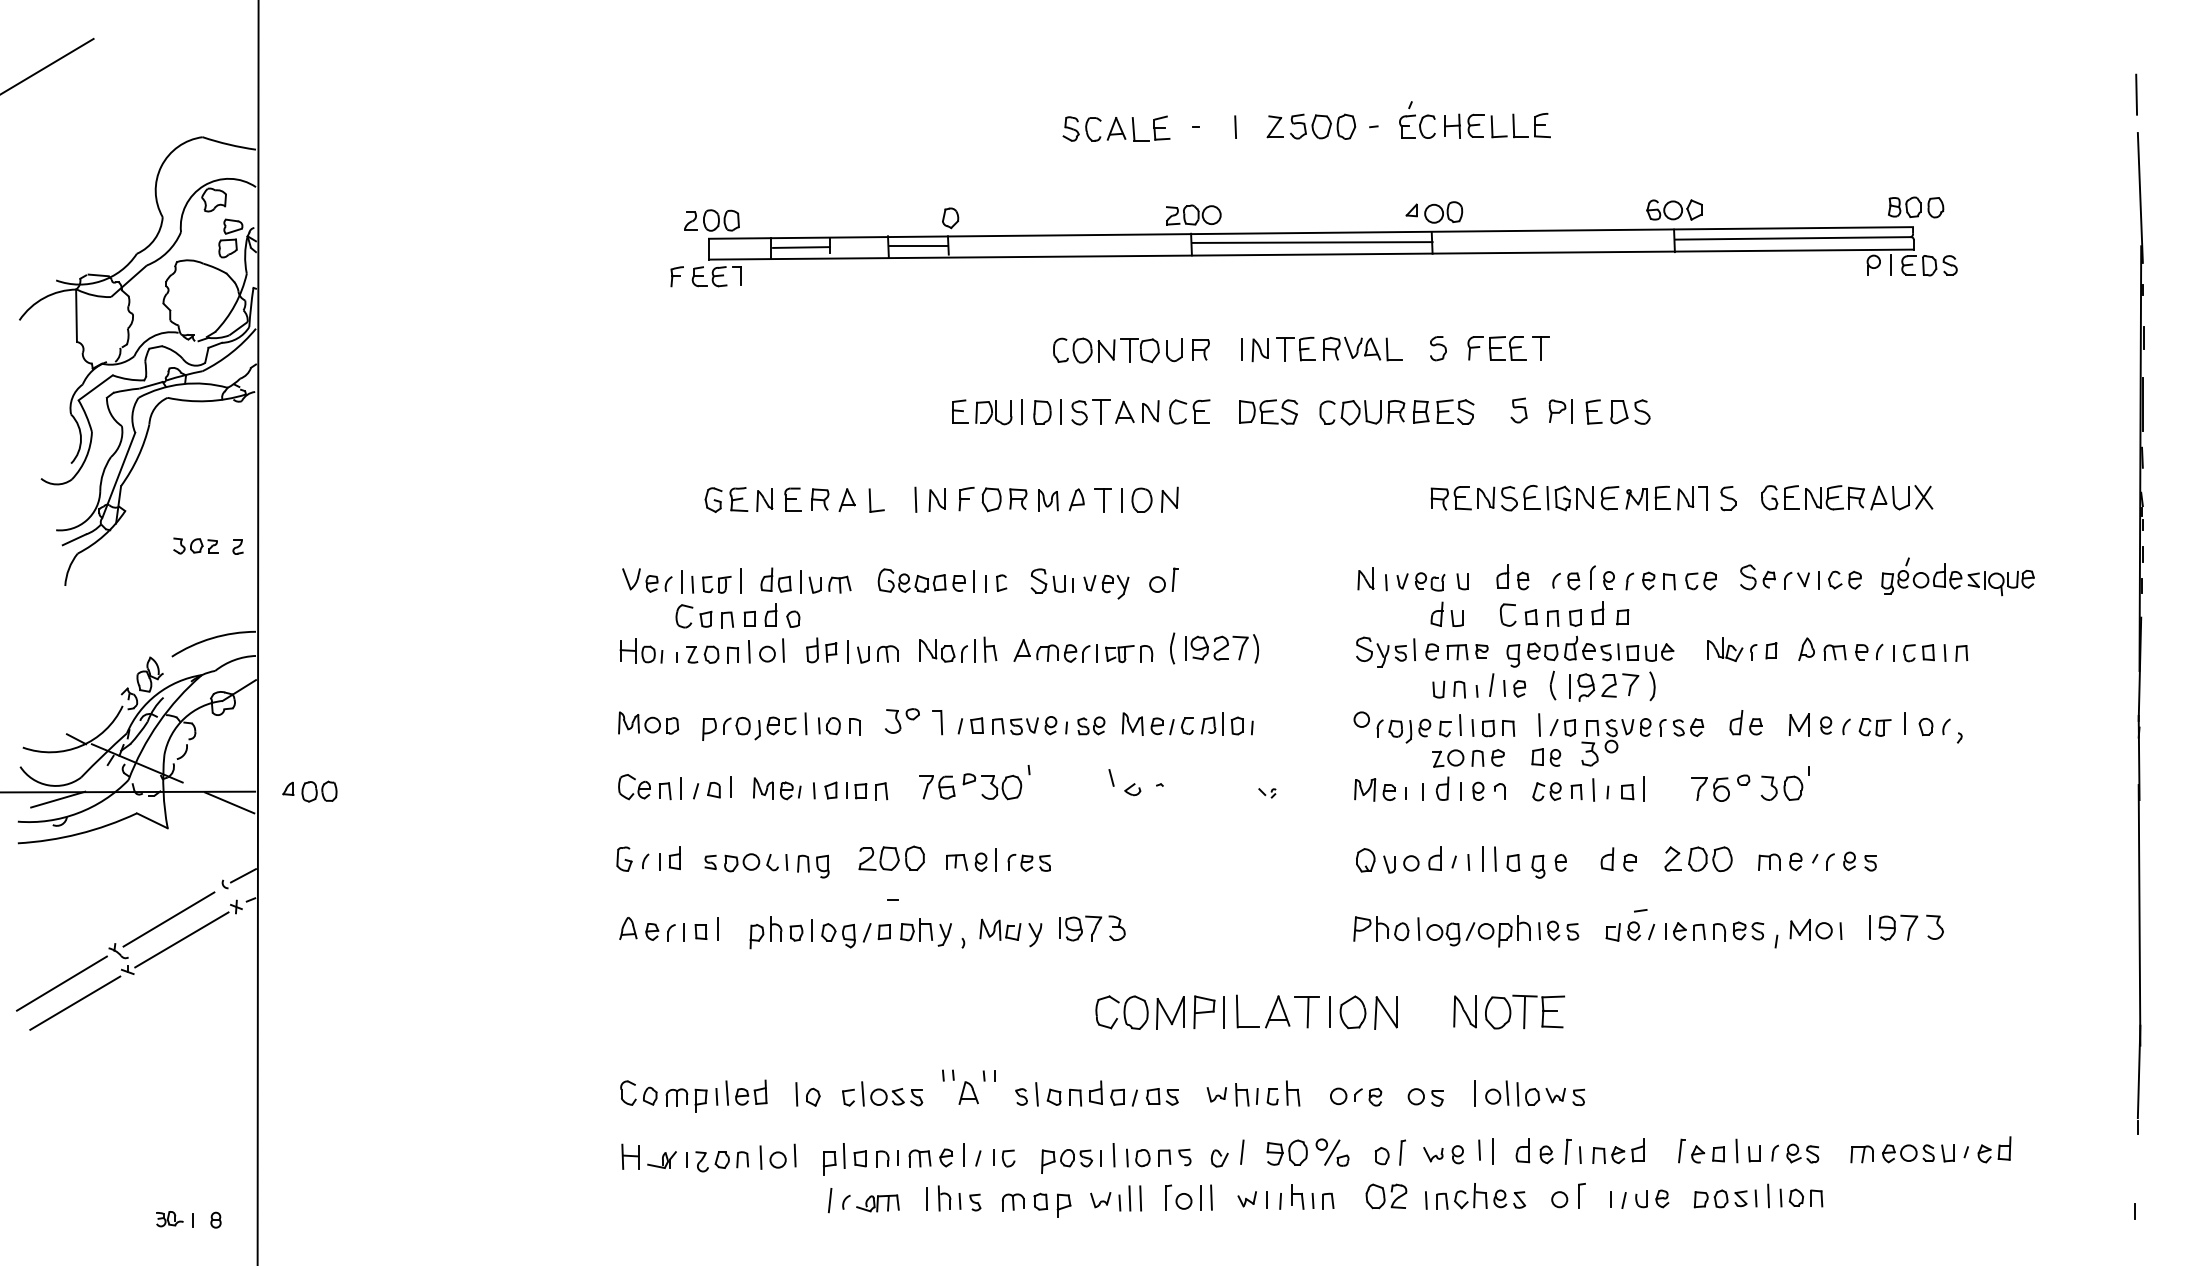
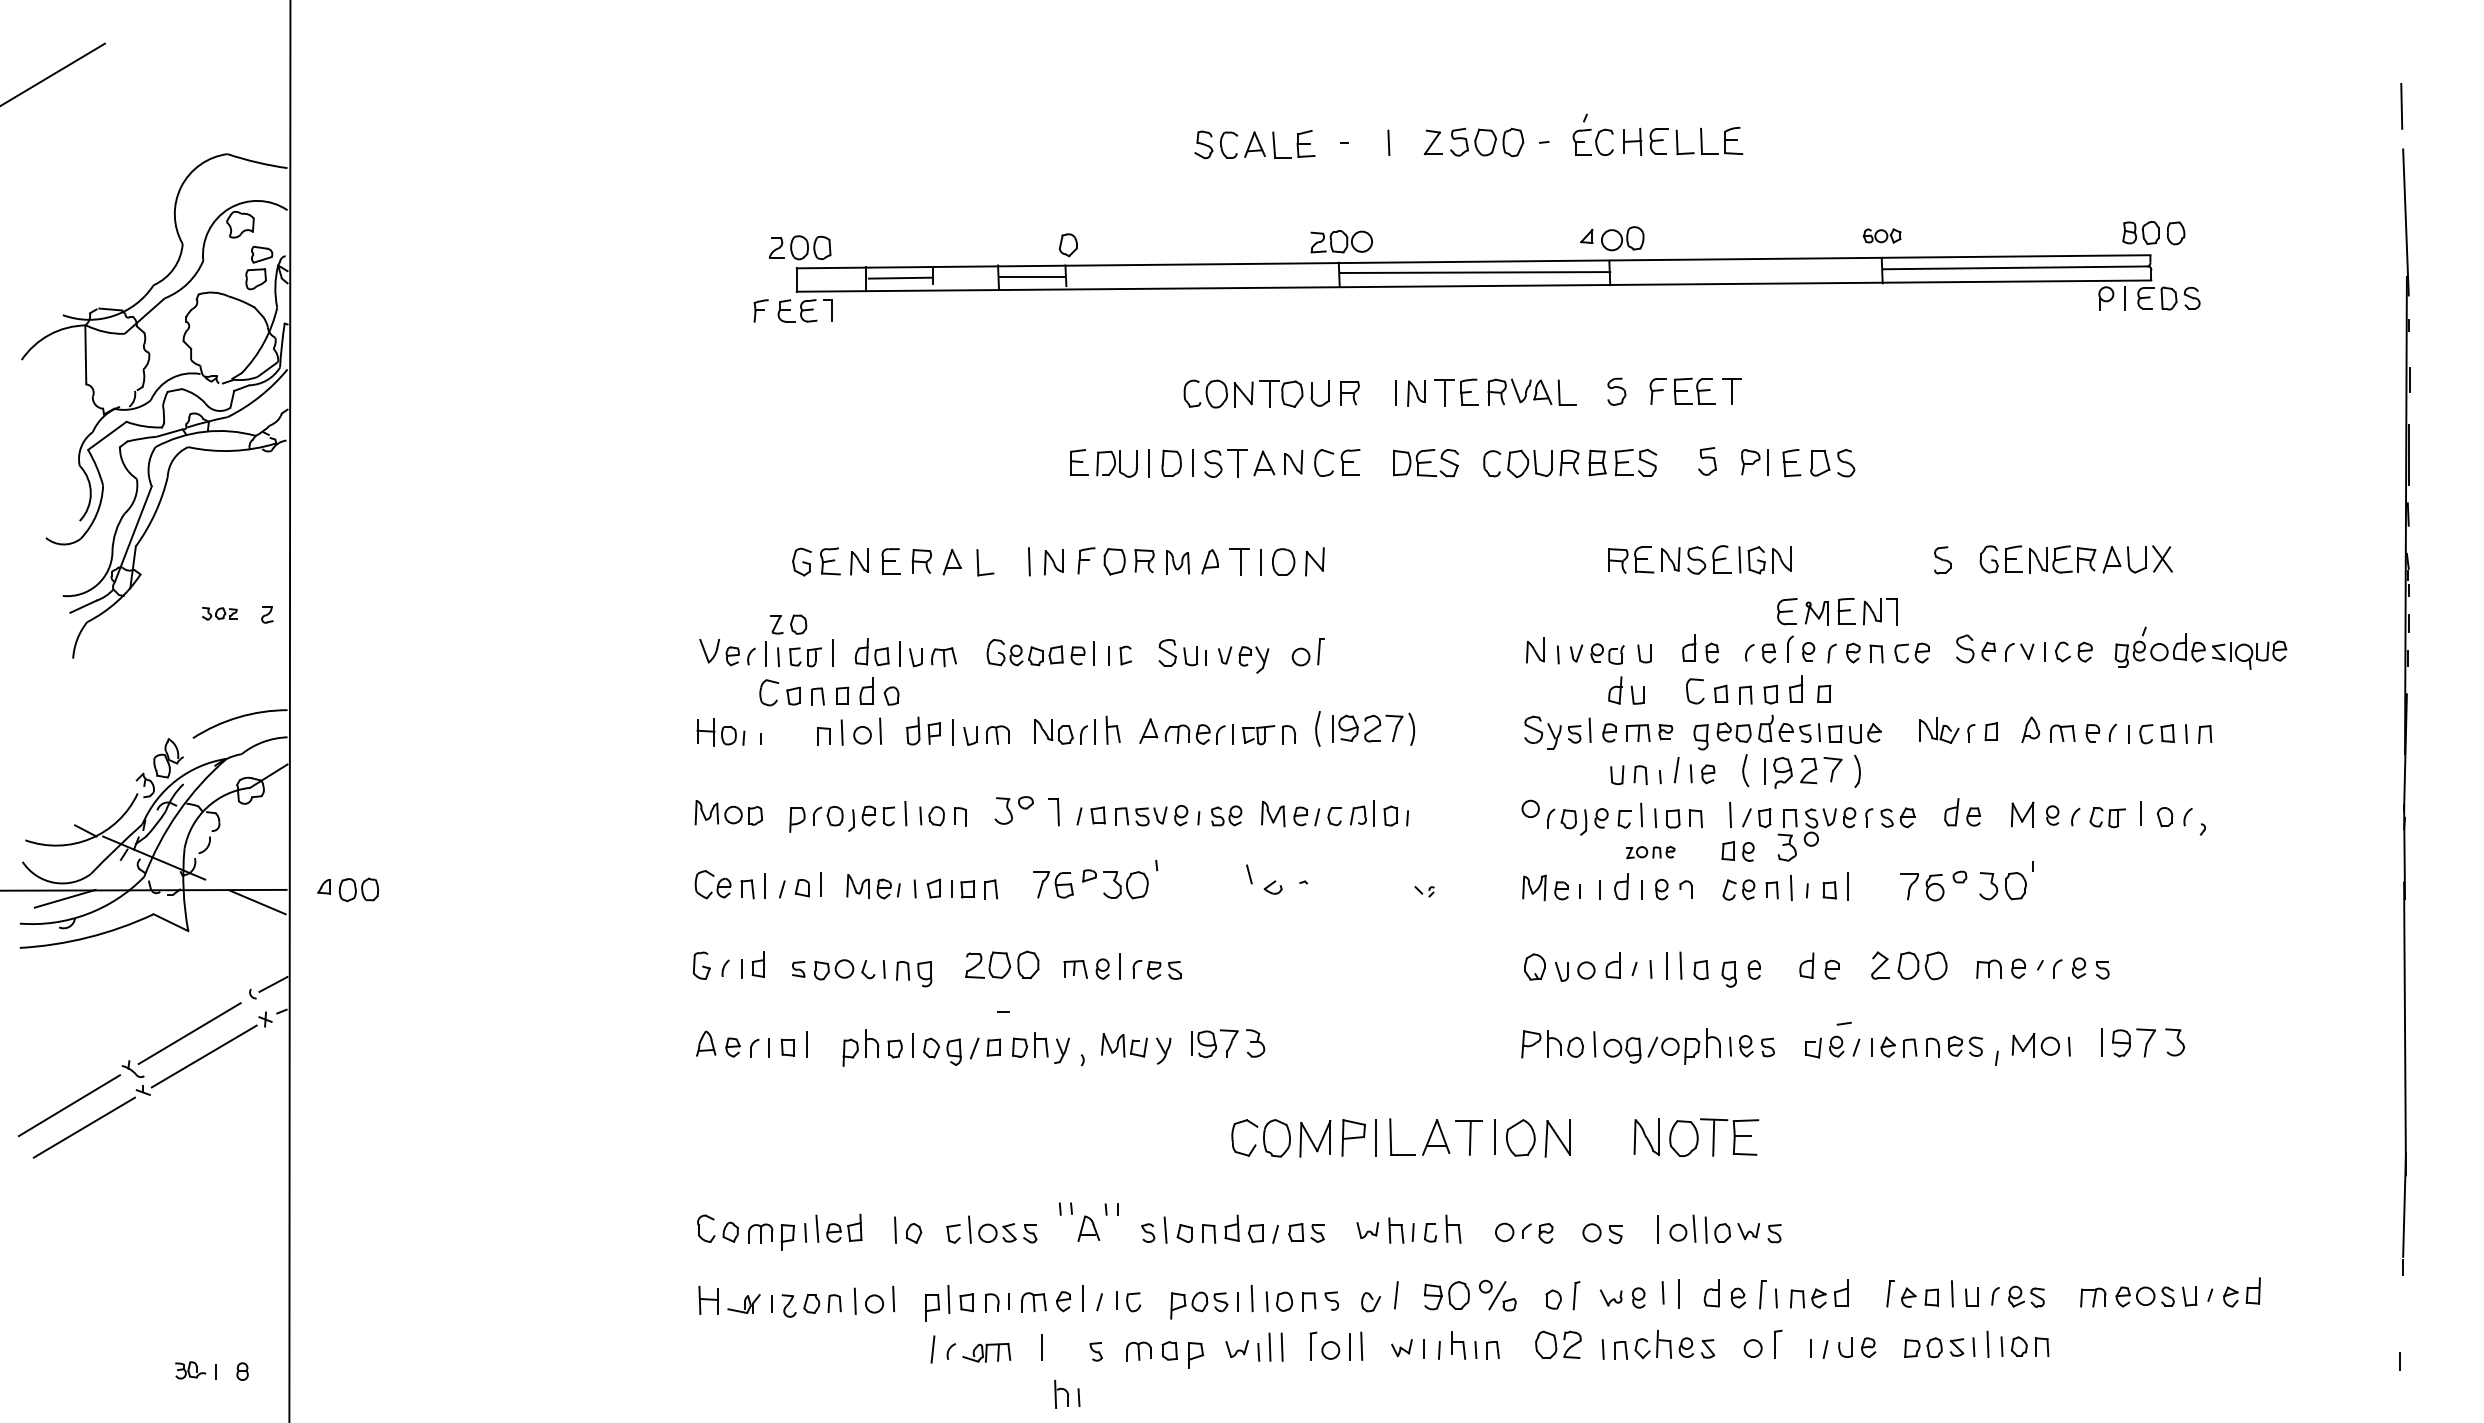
part: (1674, 209) -> (1882, 235), size x0.6
part: (1654, 497) -> (1837, 610), moved
part: (195, 545) -> (219, 613), size x0.7
part: (702, 654) -> (788, 624), moved
part: (1468, 758) -> (1650, 852), size x0.6
part: (949, 1198) -> (1067, 1394), moved

